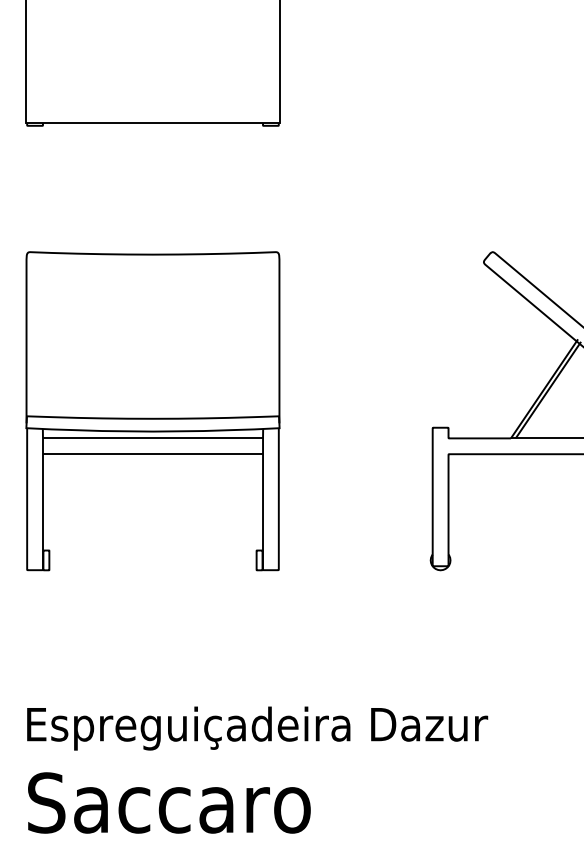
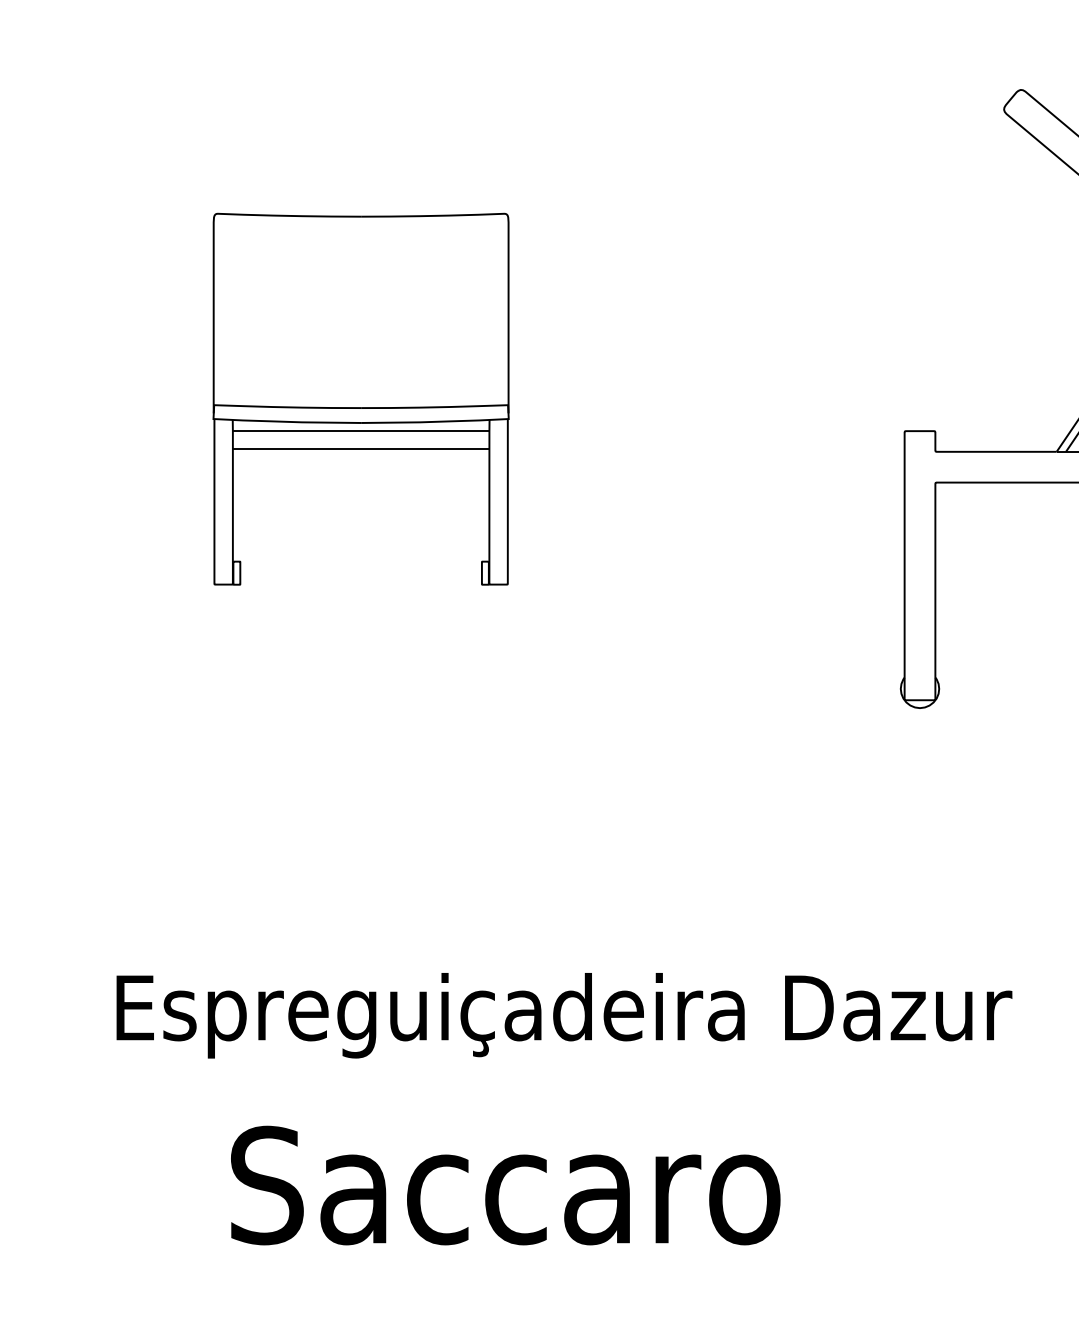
part: (152, 411) -> (360, 399), size x0.6
text: (169, 802) -> (505, 1184), moved

